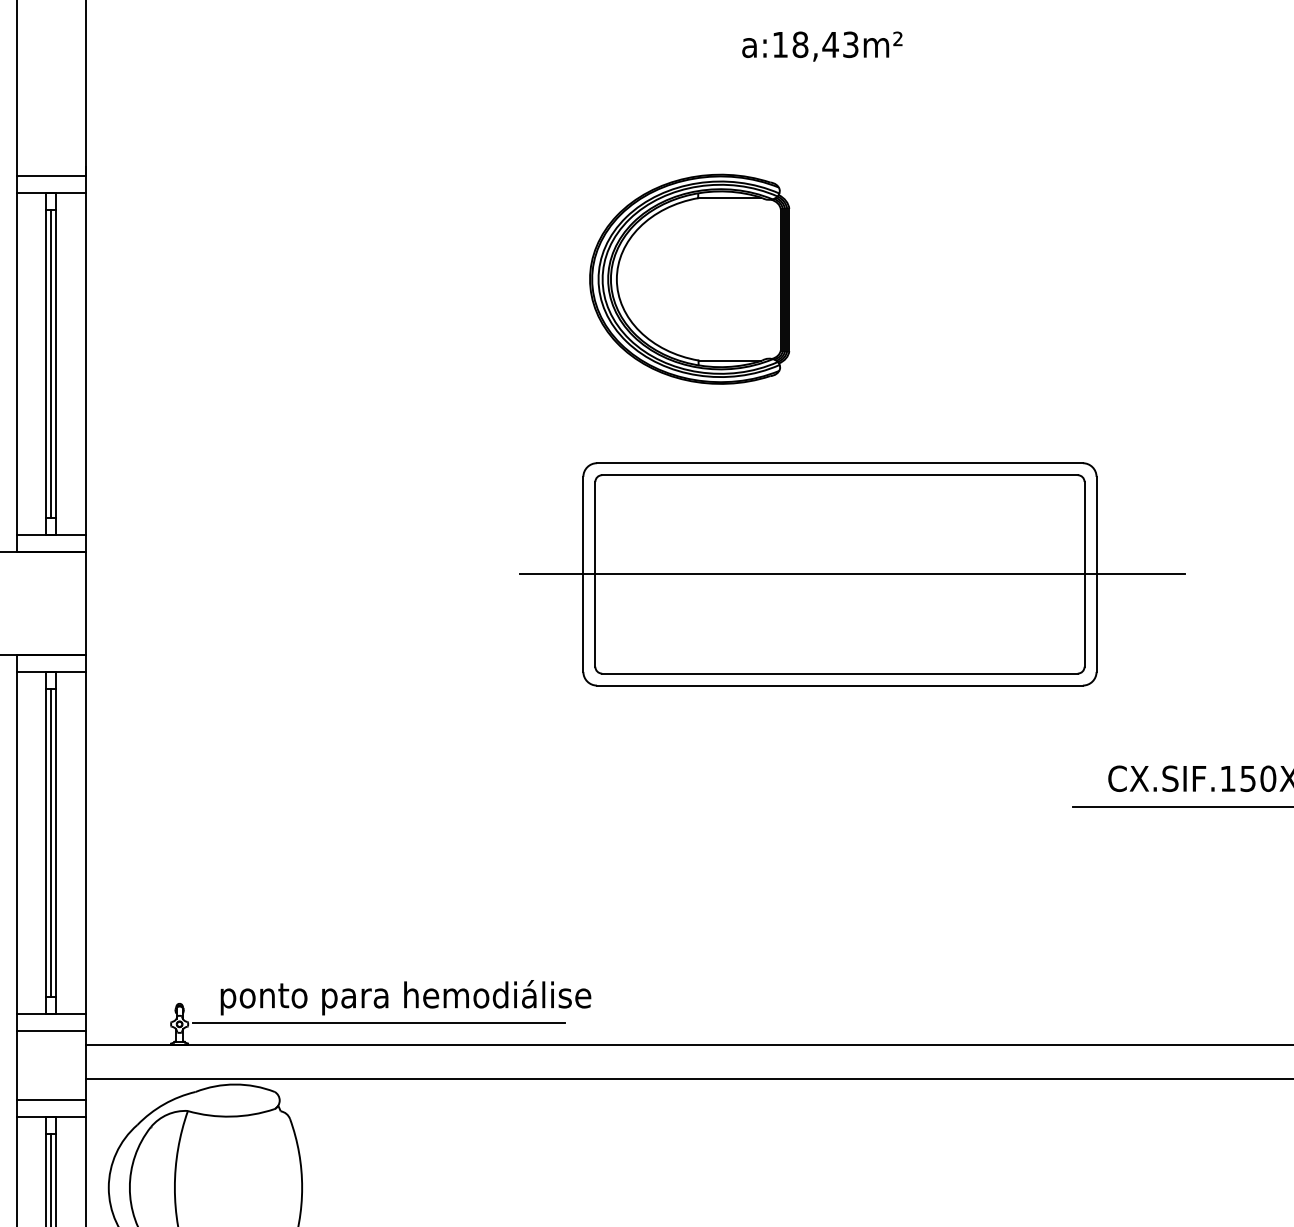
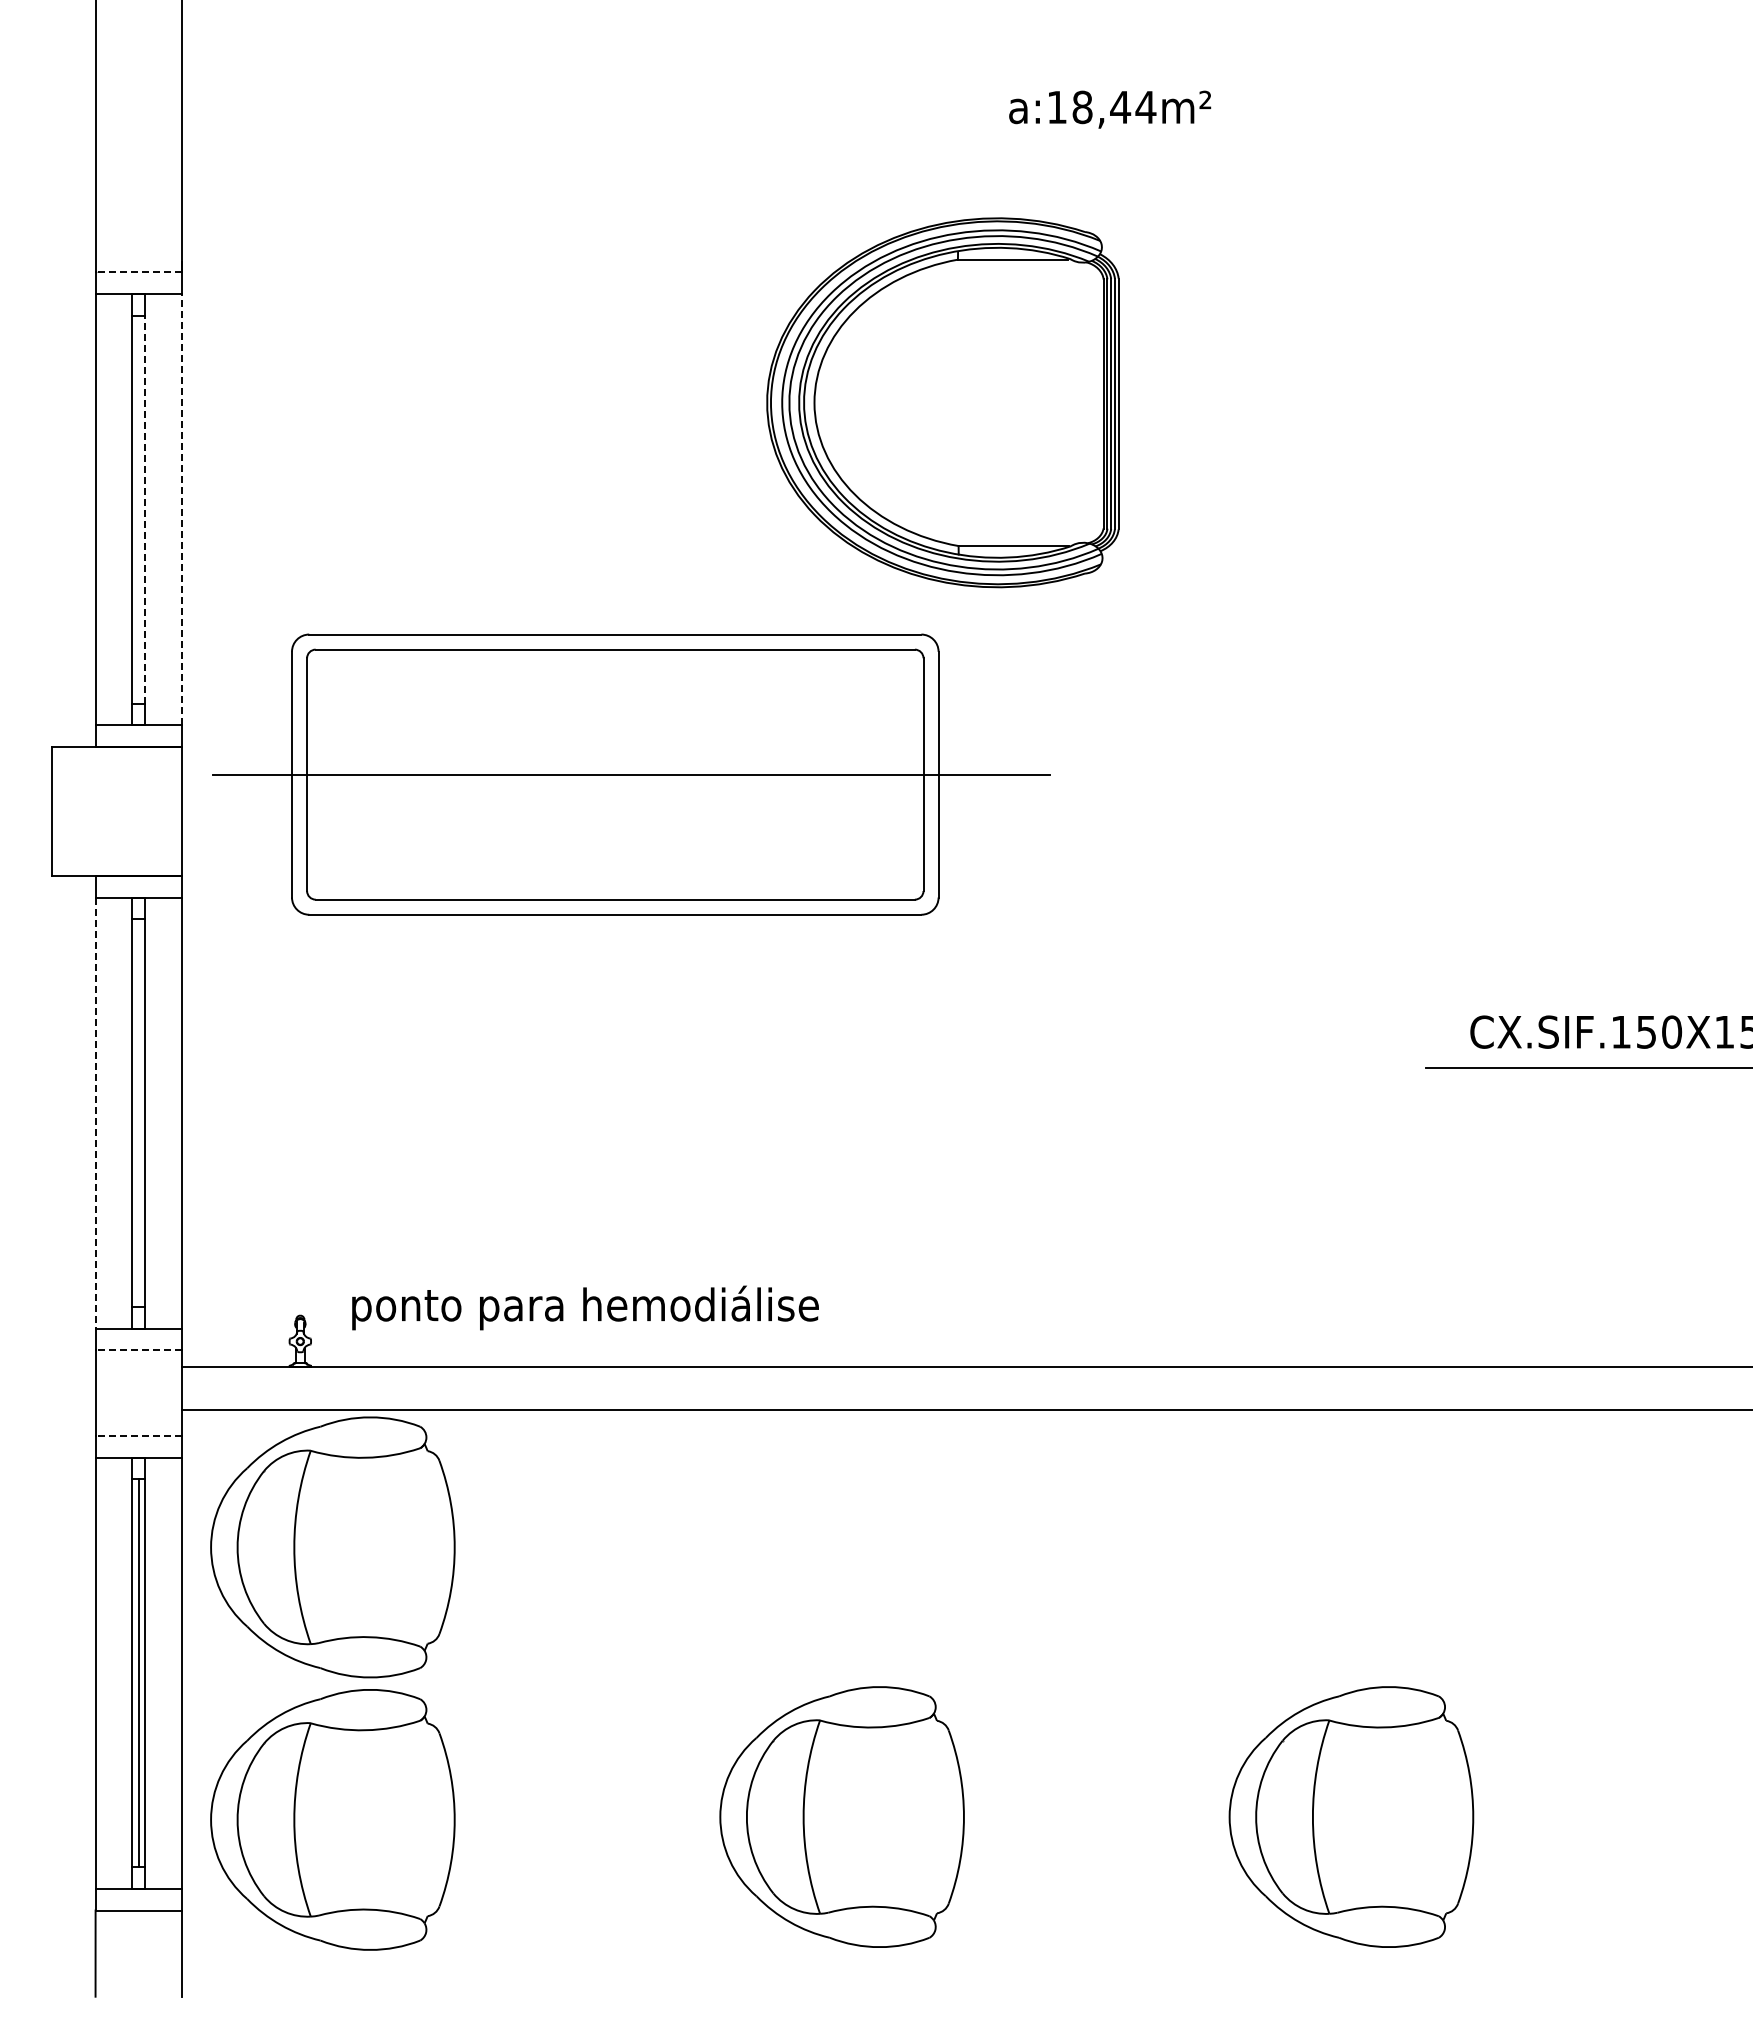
text: (850, 44) -> (1145, 107), a:18,43m² -> a:18,44m²
line: (51, 175) -> (138, 272), solid -> dashed
part: (689, 279) -> (942, 402), size x1.4
line: (51, 363) -> (138, 509), removed
line: (56, 363) -> (145, 509), solid -> dashed
line: (85, 363) -> (181, 509), solid -> dashed
part: (852, 574) -> (631, 774), moved
line: (17, 843) -> (95, 1113), solid -> dashed
line: (51, 843) -> (138, 1113), removed
line: (378, 1023) -> (551, 1340), removed
line: (51, 1031) -> (138, 1350), solid -> dashed
line: (51, 1099) -> (138, 1436), solid -> dashed

